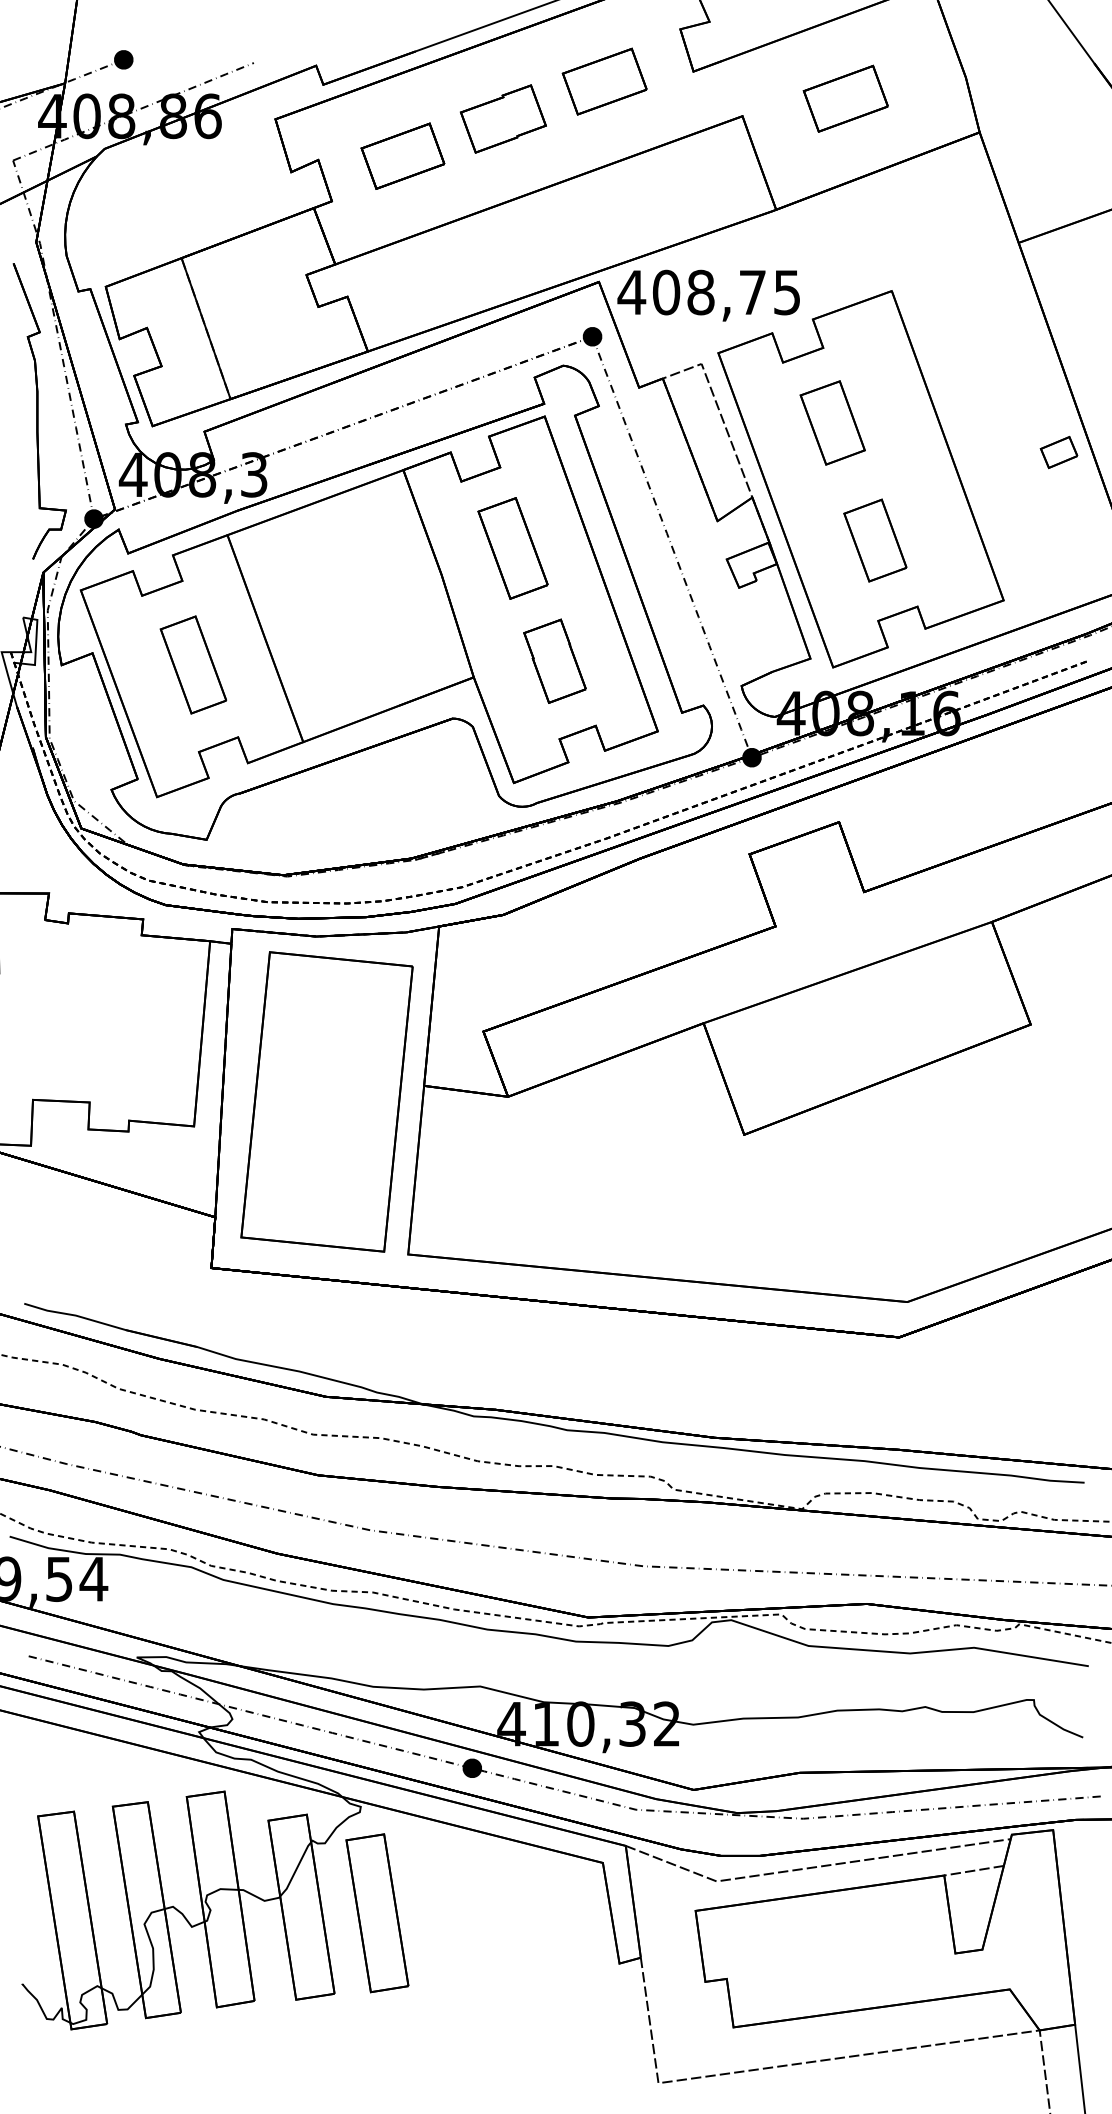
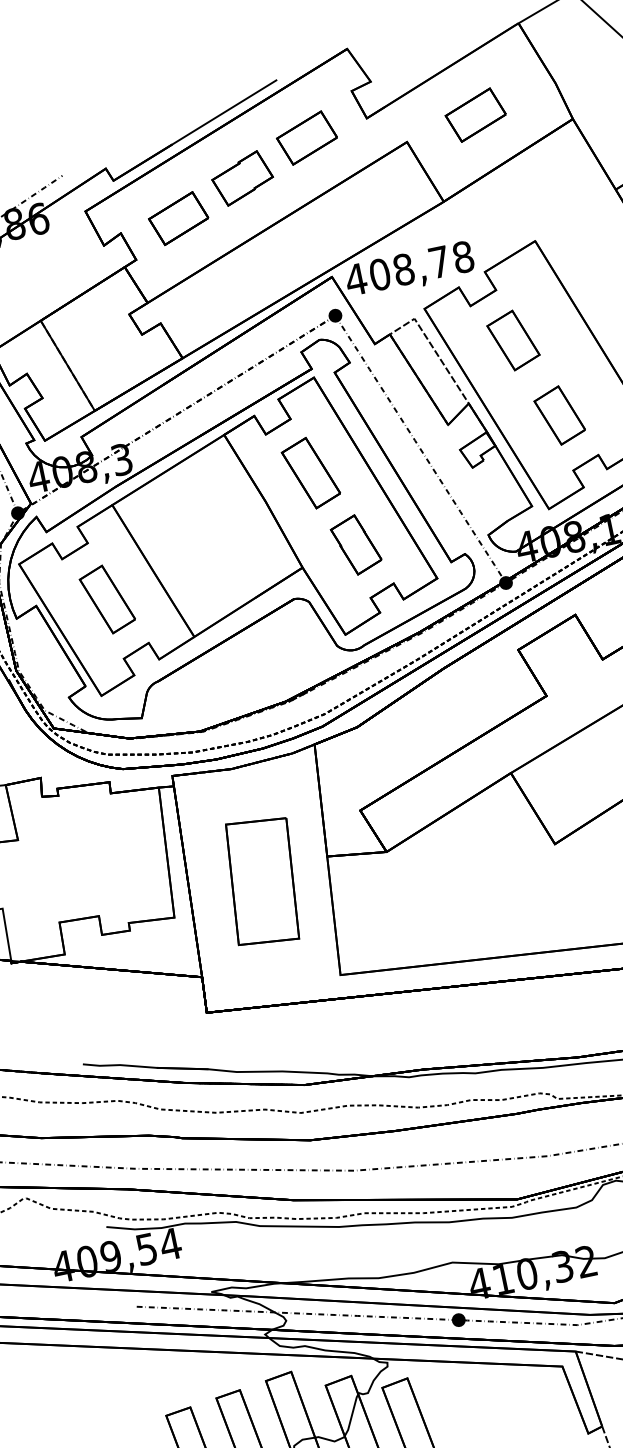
text: (786, 292) -> (462, 257), 408,75 -> 408,78
part: (326, 1101) -> (262, 881), size x0.6

